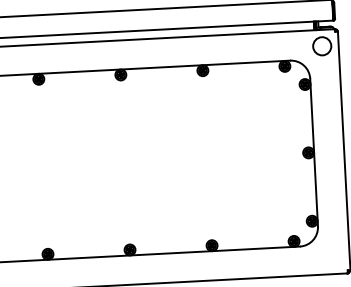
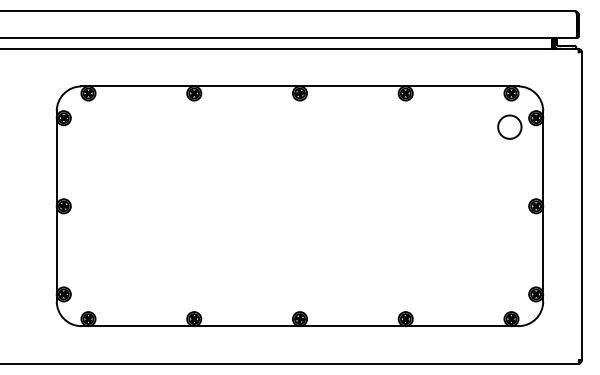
circle: (321, 45) -> (509, 126), moved

